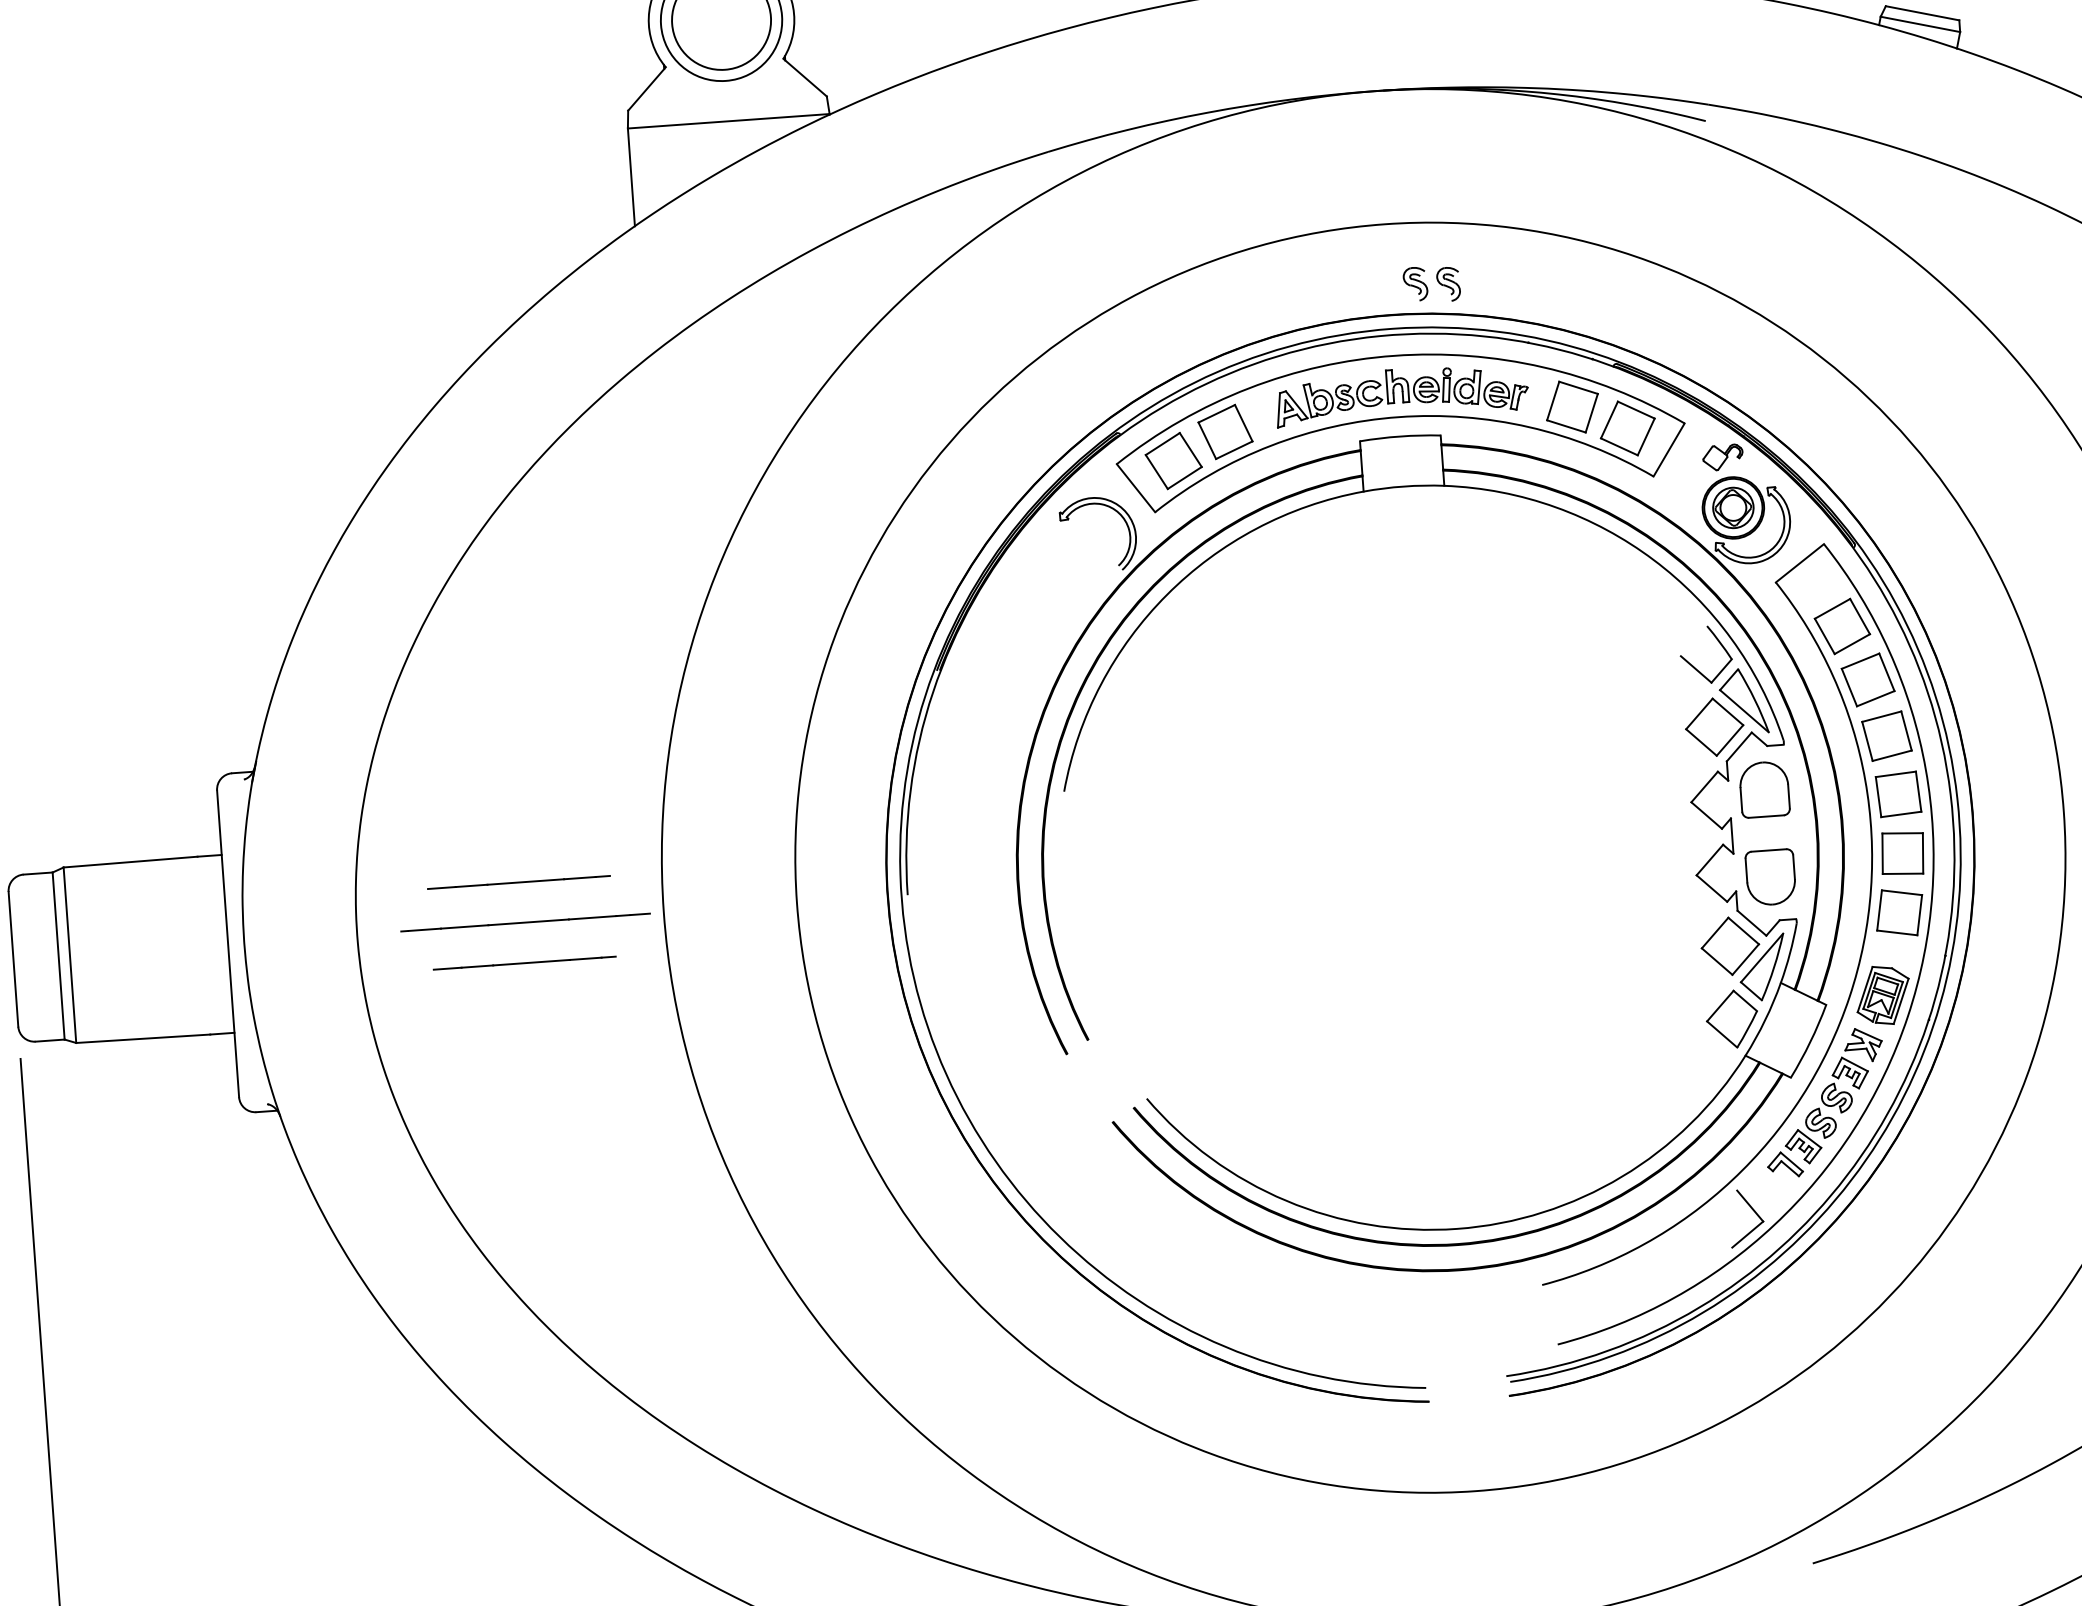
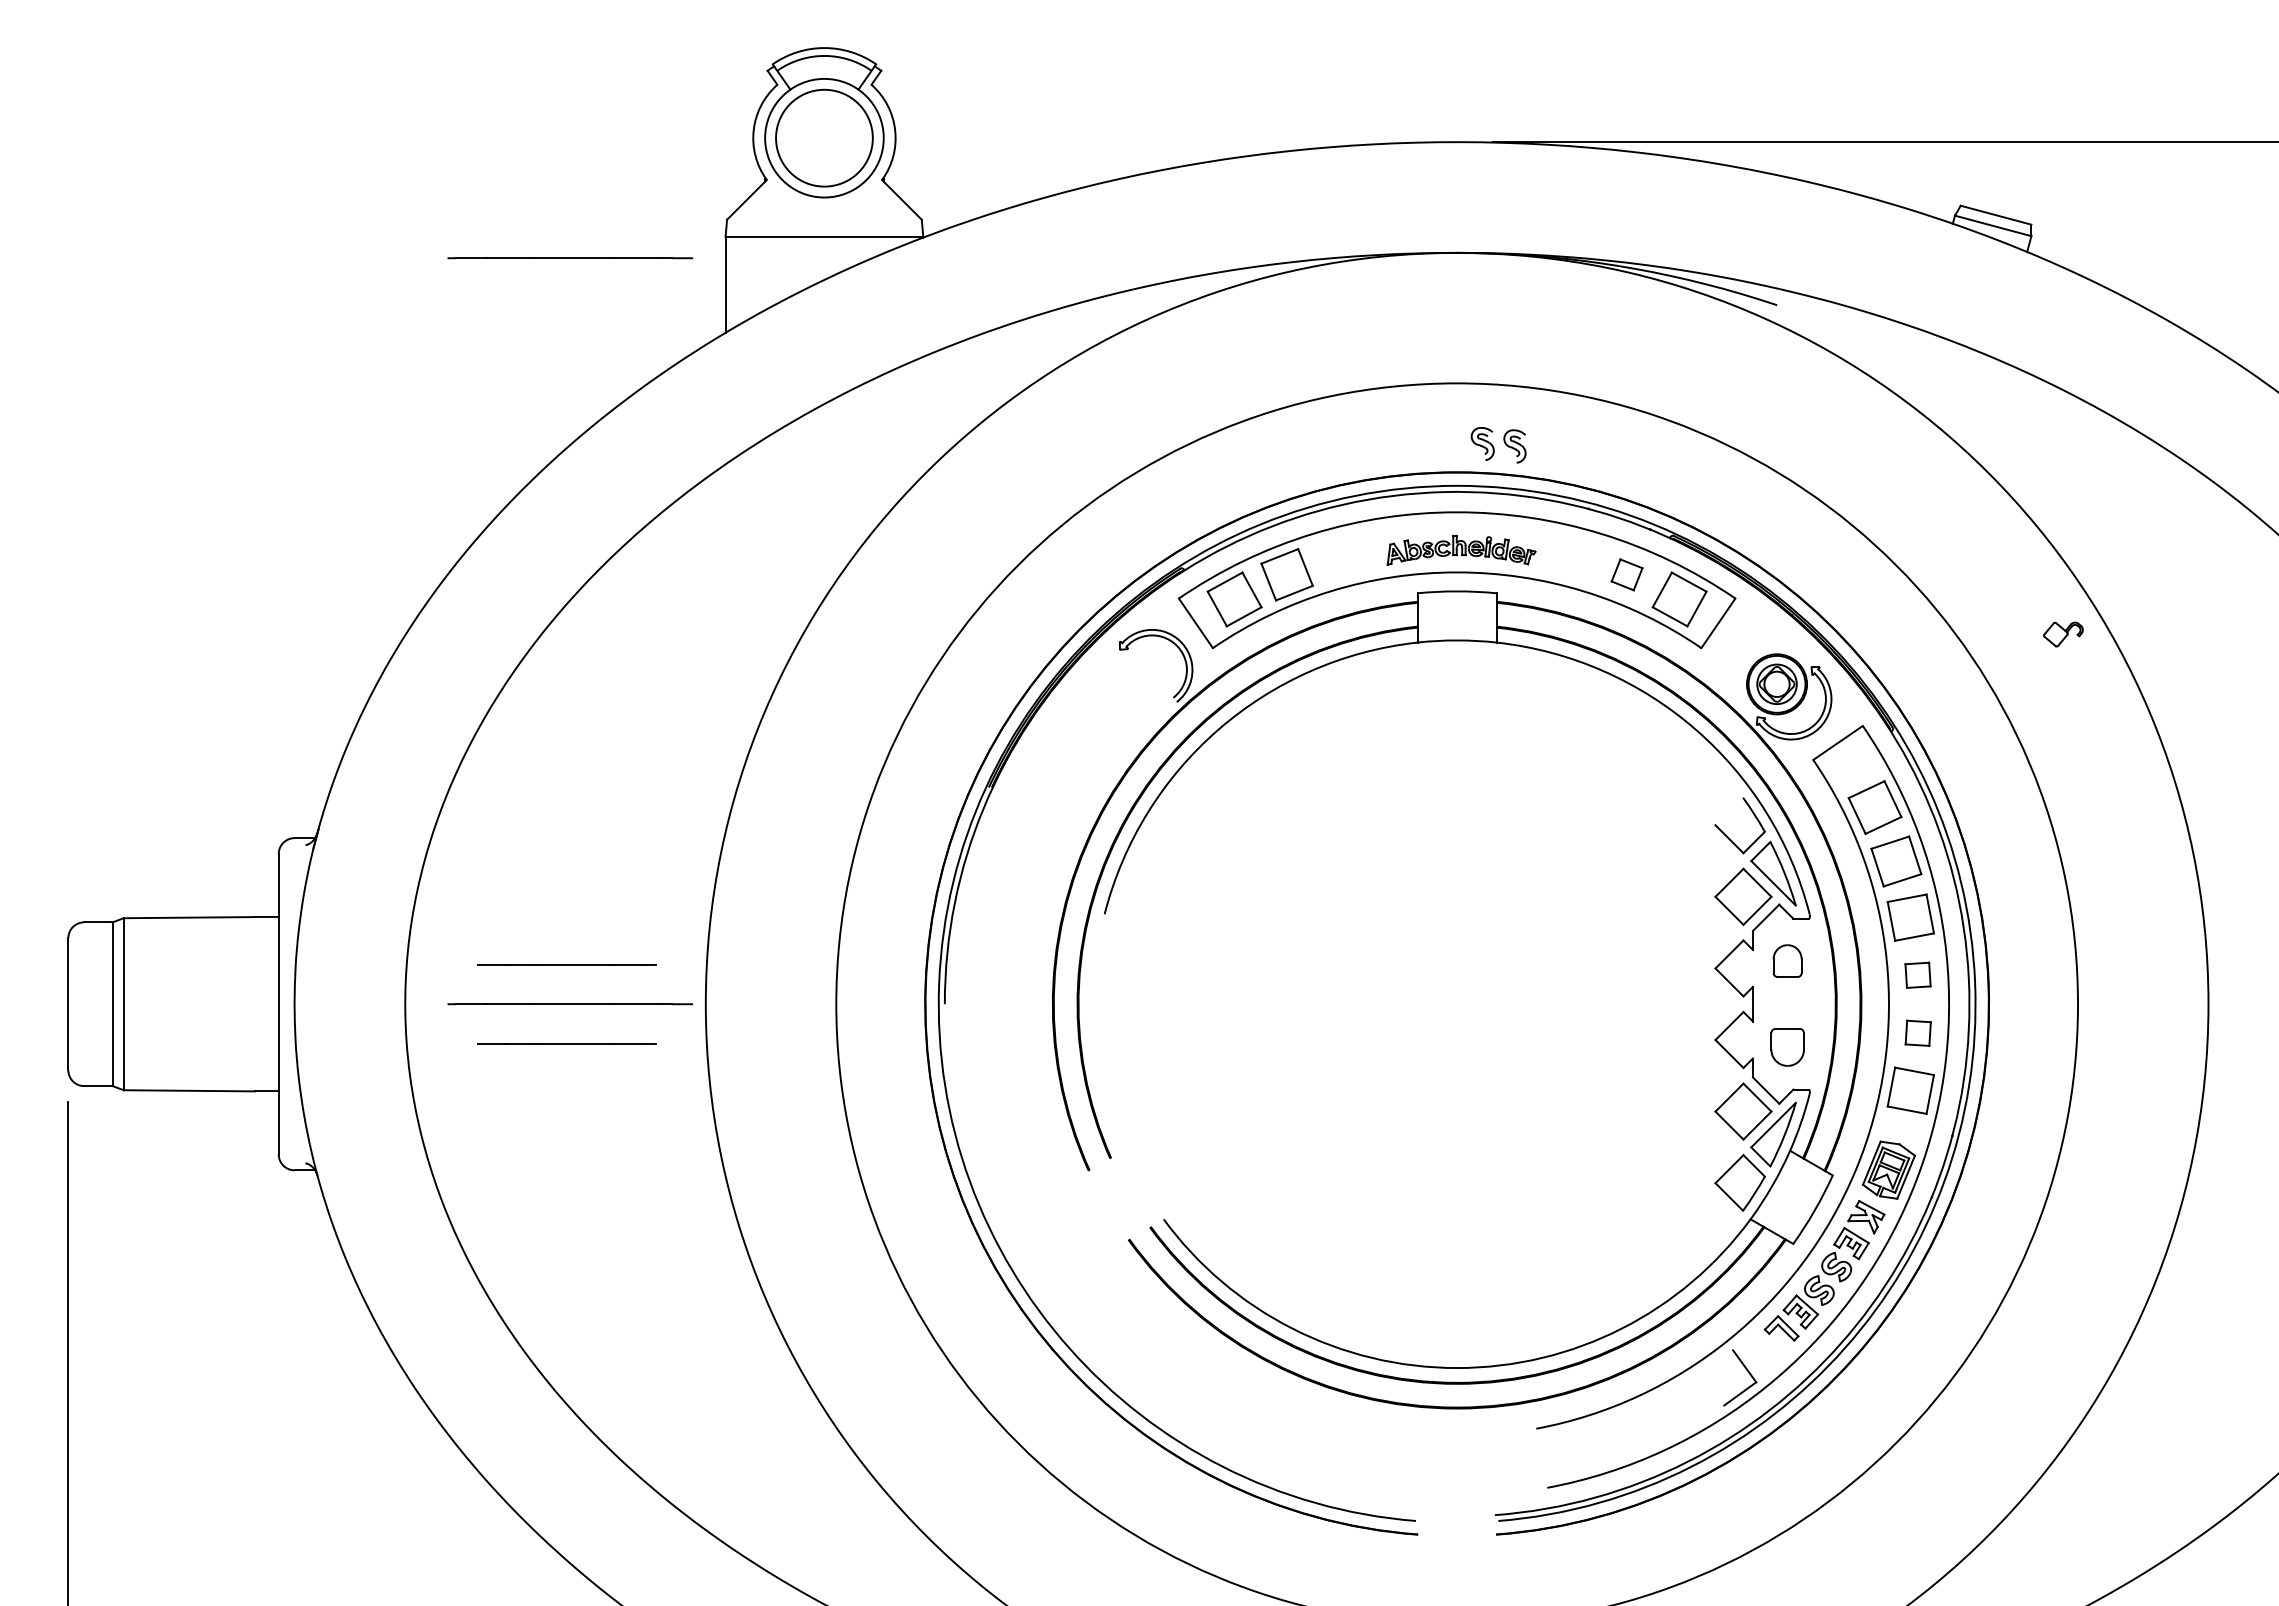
line: (471, 161) -> (570, 258), added
part: (1401, 394) -> (1461, 550), size x0.6
part: (1571, 406) -> (1626, 574), size x0.6
part: (1723, 457) -> (2063, 634), moved
part: (1764, 788) -> (1787, 960), size x0.6
part: (1898, 794) -> (1917, 975), size x0.6
part: (1903, 853) -> (1918, 1033), size x0.6
part: (1770, 877) -> (1787, 1047), size x0.7

